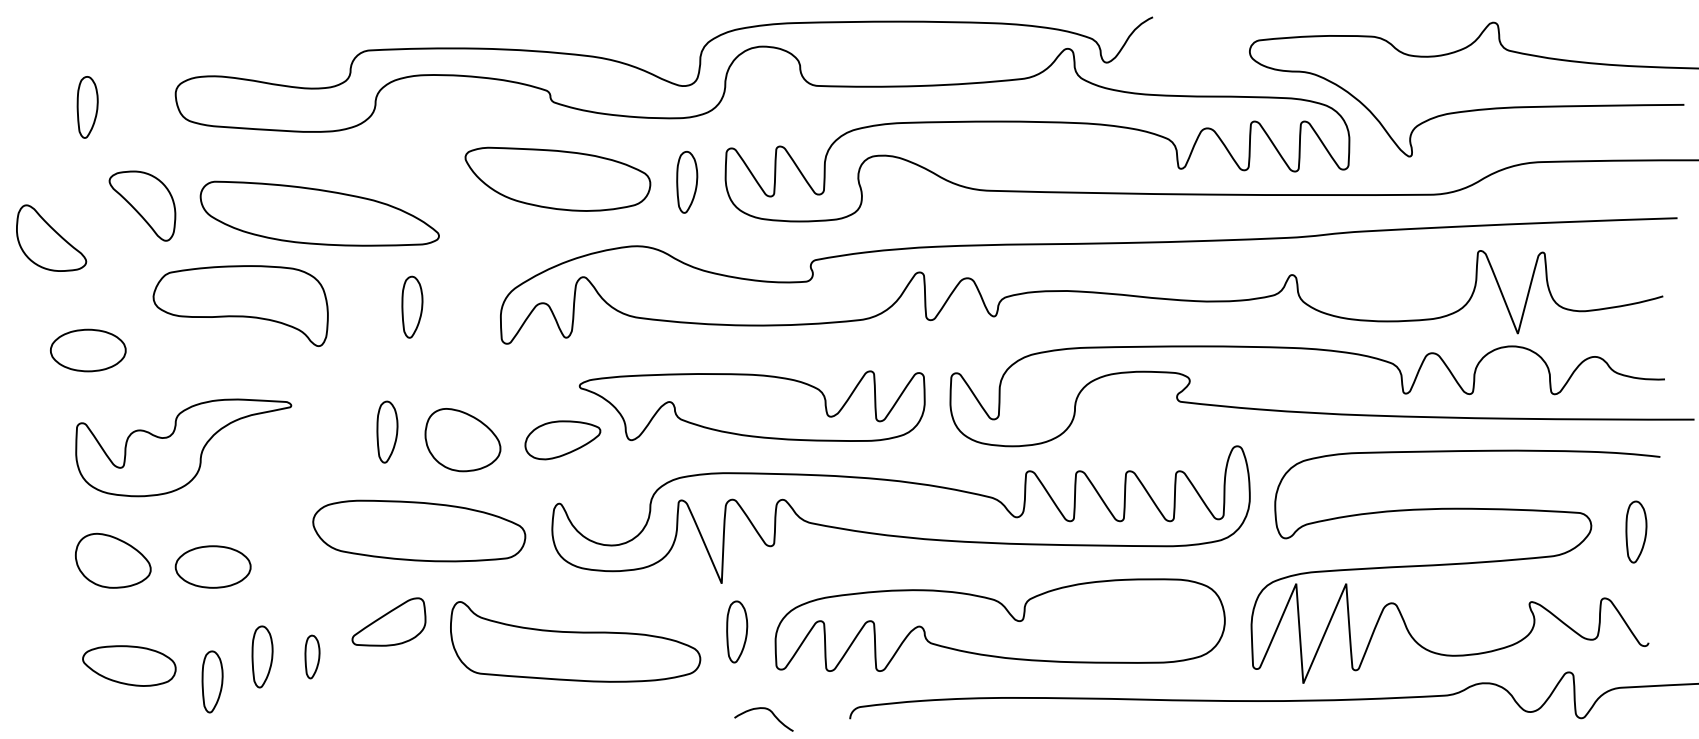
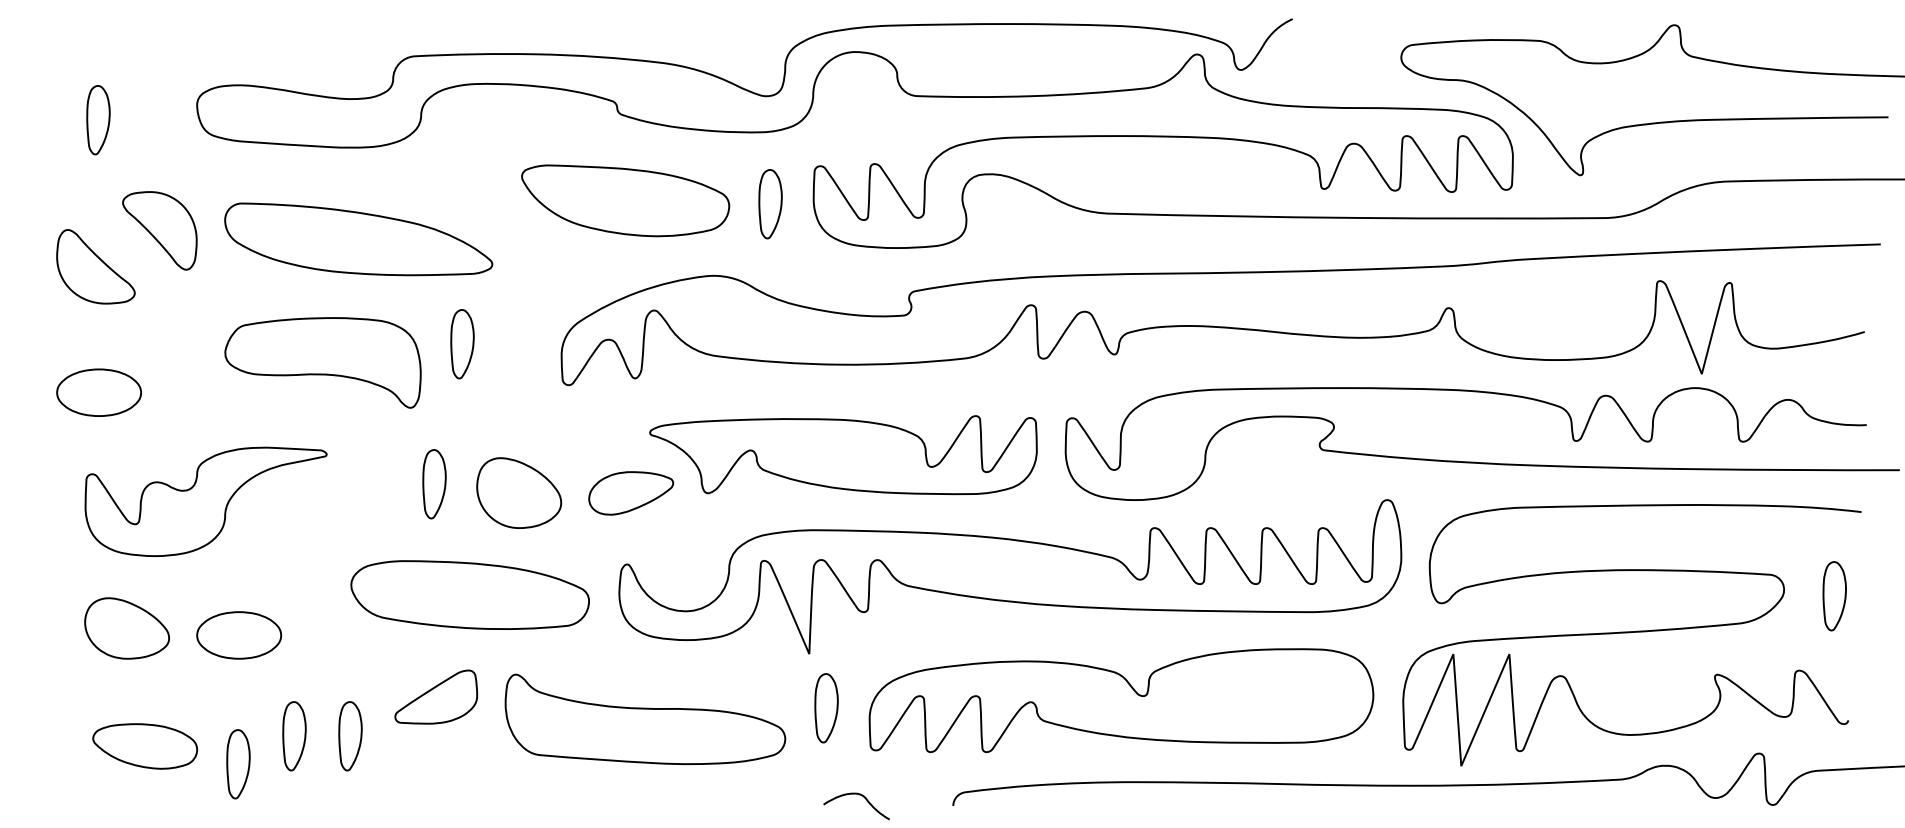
part: (51, 237) -> (95, 266), moved
part: (240, 305) -> (322, 362), moved
part: (312, 657) -> (350, 736), size x1.43

